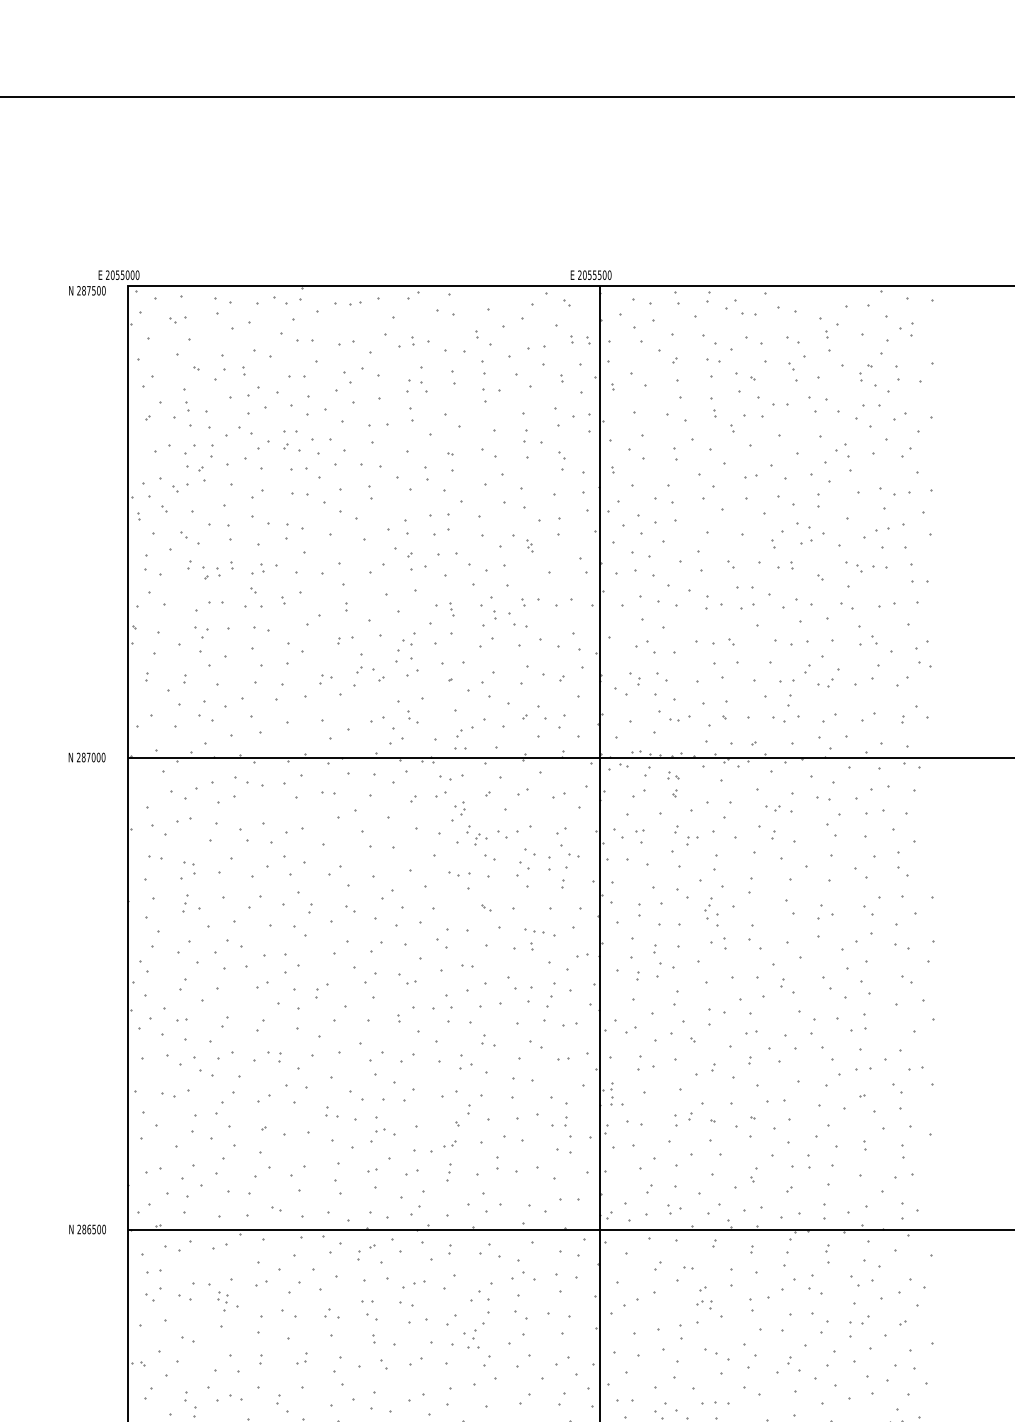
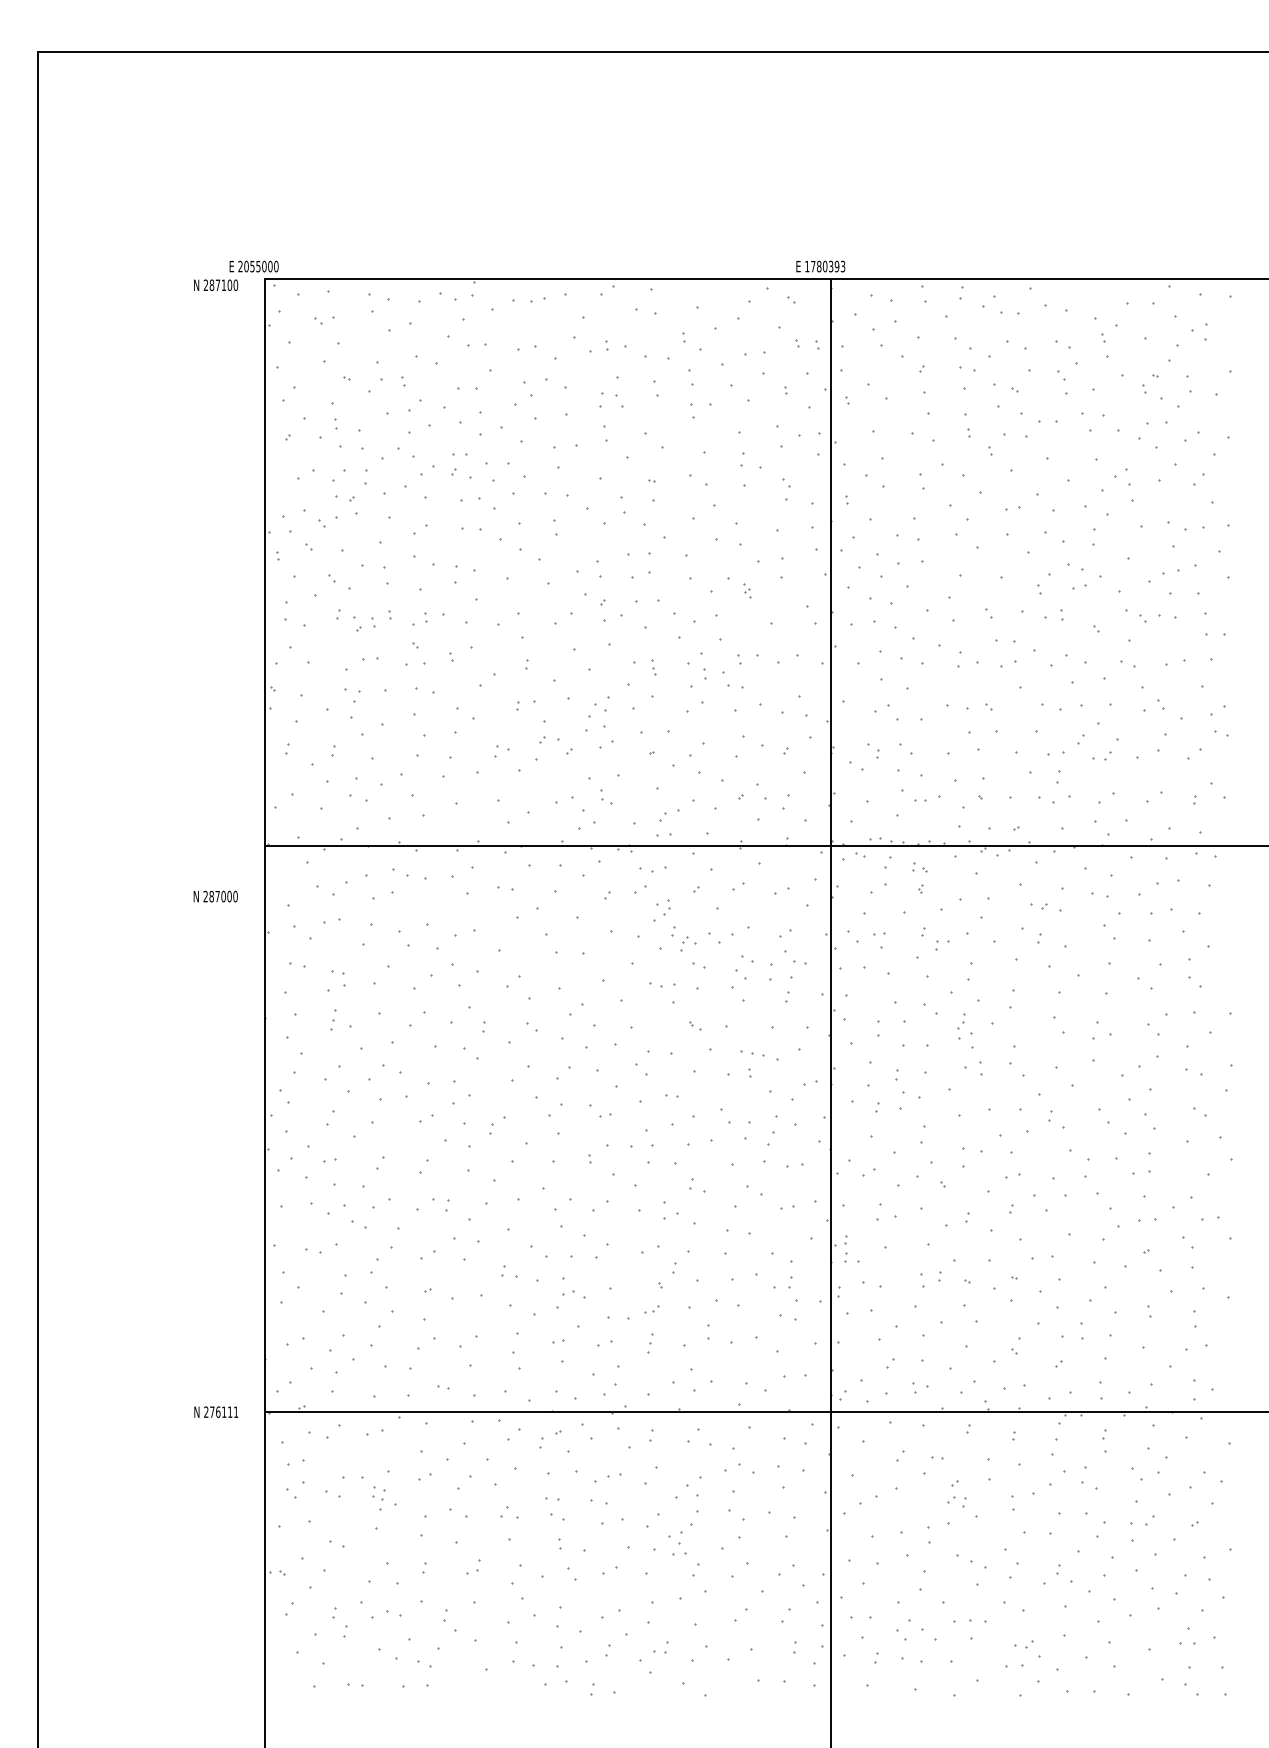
text: (595, 275) -> (825, 266), 2055500 -> 1780393
text: (93, 290) -> (223, 285), 287500 -> 287100
text: (86, 757) -> (215, 896), moved
text: (94, 1228) -> (224, 1411), 286500 -> 276111

